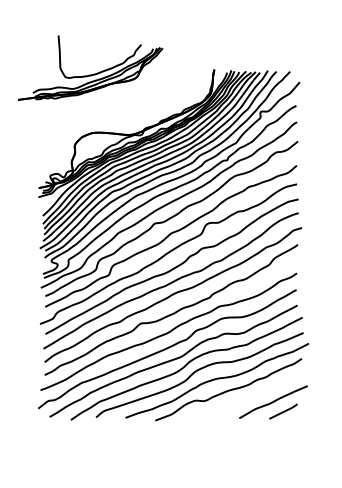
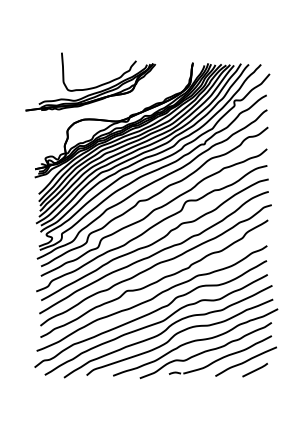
part: (93, 73) -> (93, 86), moved
part: (244, 394) -> (220, 354), added

